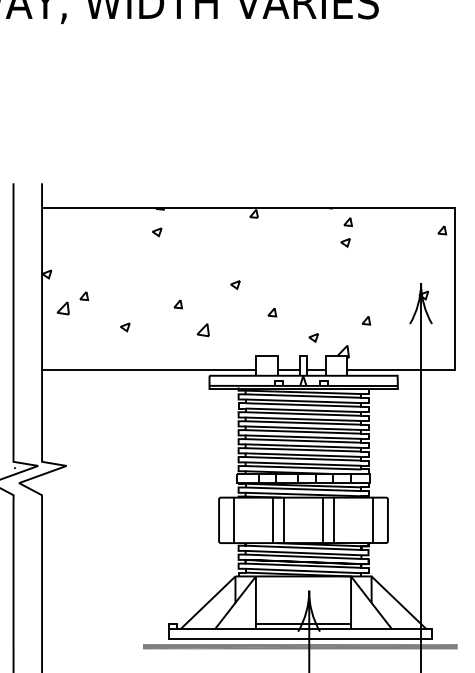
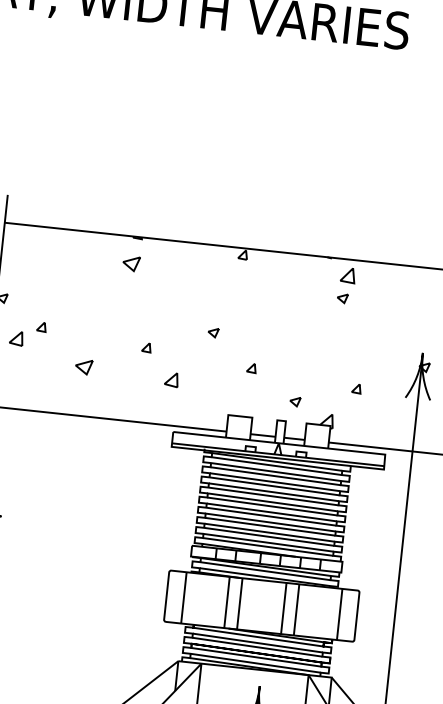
part: (347, 221) -> (347, 274), size x1.6
part: (157, 232) -> (131, 264), size x1.6
part: (125, 327) -> (84, 367), size x1.6

